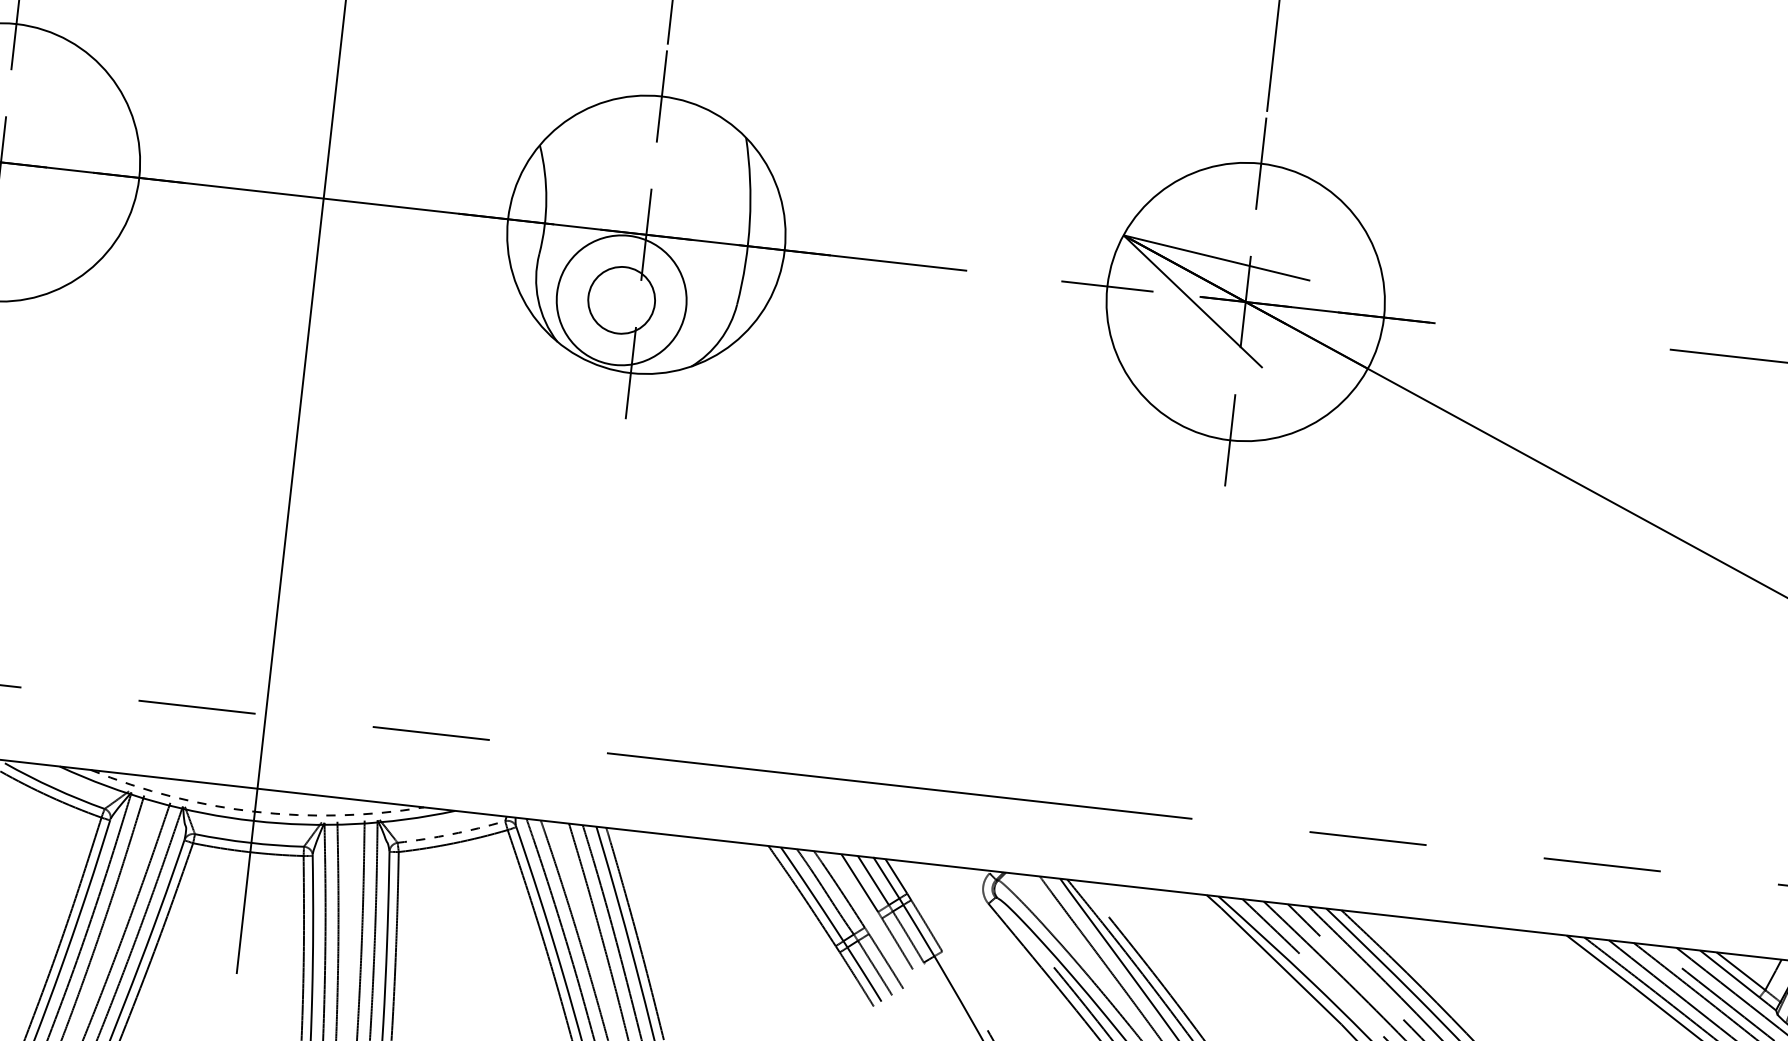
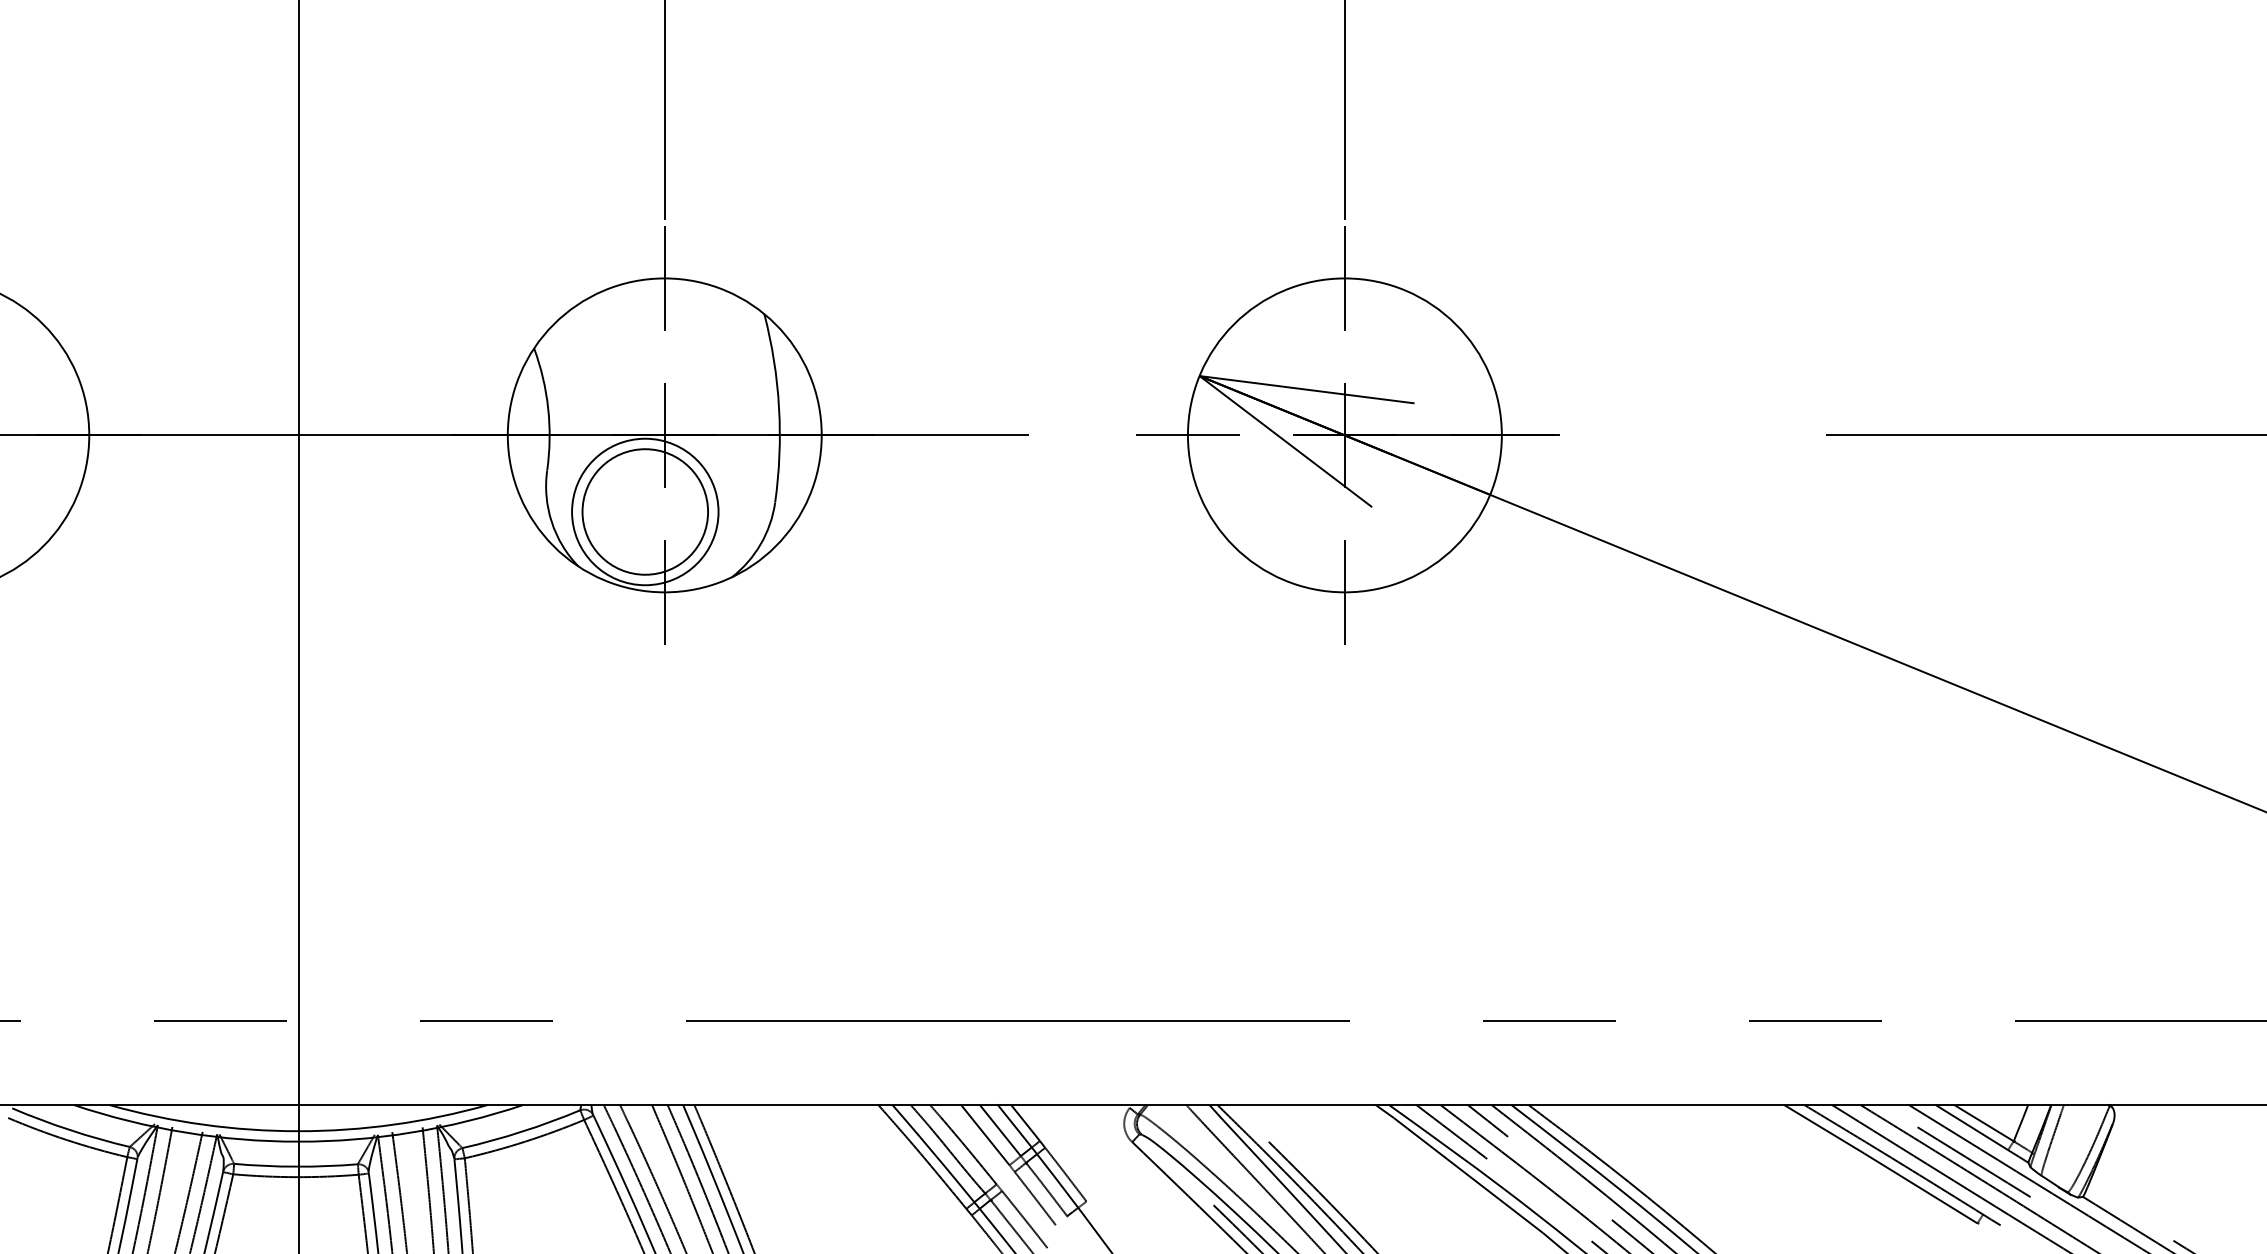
circle: (621, 299) -> (645, 511), size x1.67
arc: (254, 811) -> (298, 1131), dashed -> solid
arc: (452, 834) -> (522, 1131), dashed -> solid

